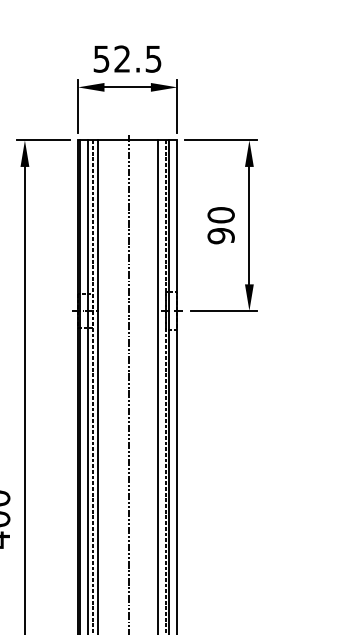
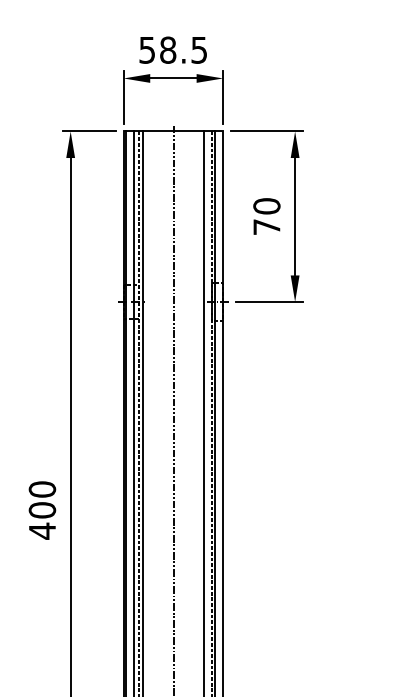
text: (122, 58) -> (168, 49), 52.5 -> 58.5
text: (220, 236) -> (266, 227), 90 -> 70

